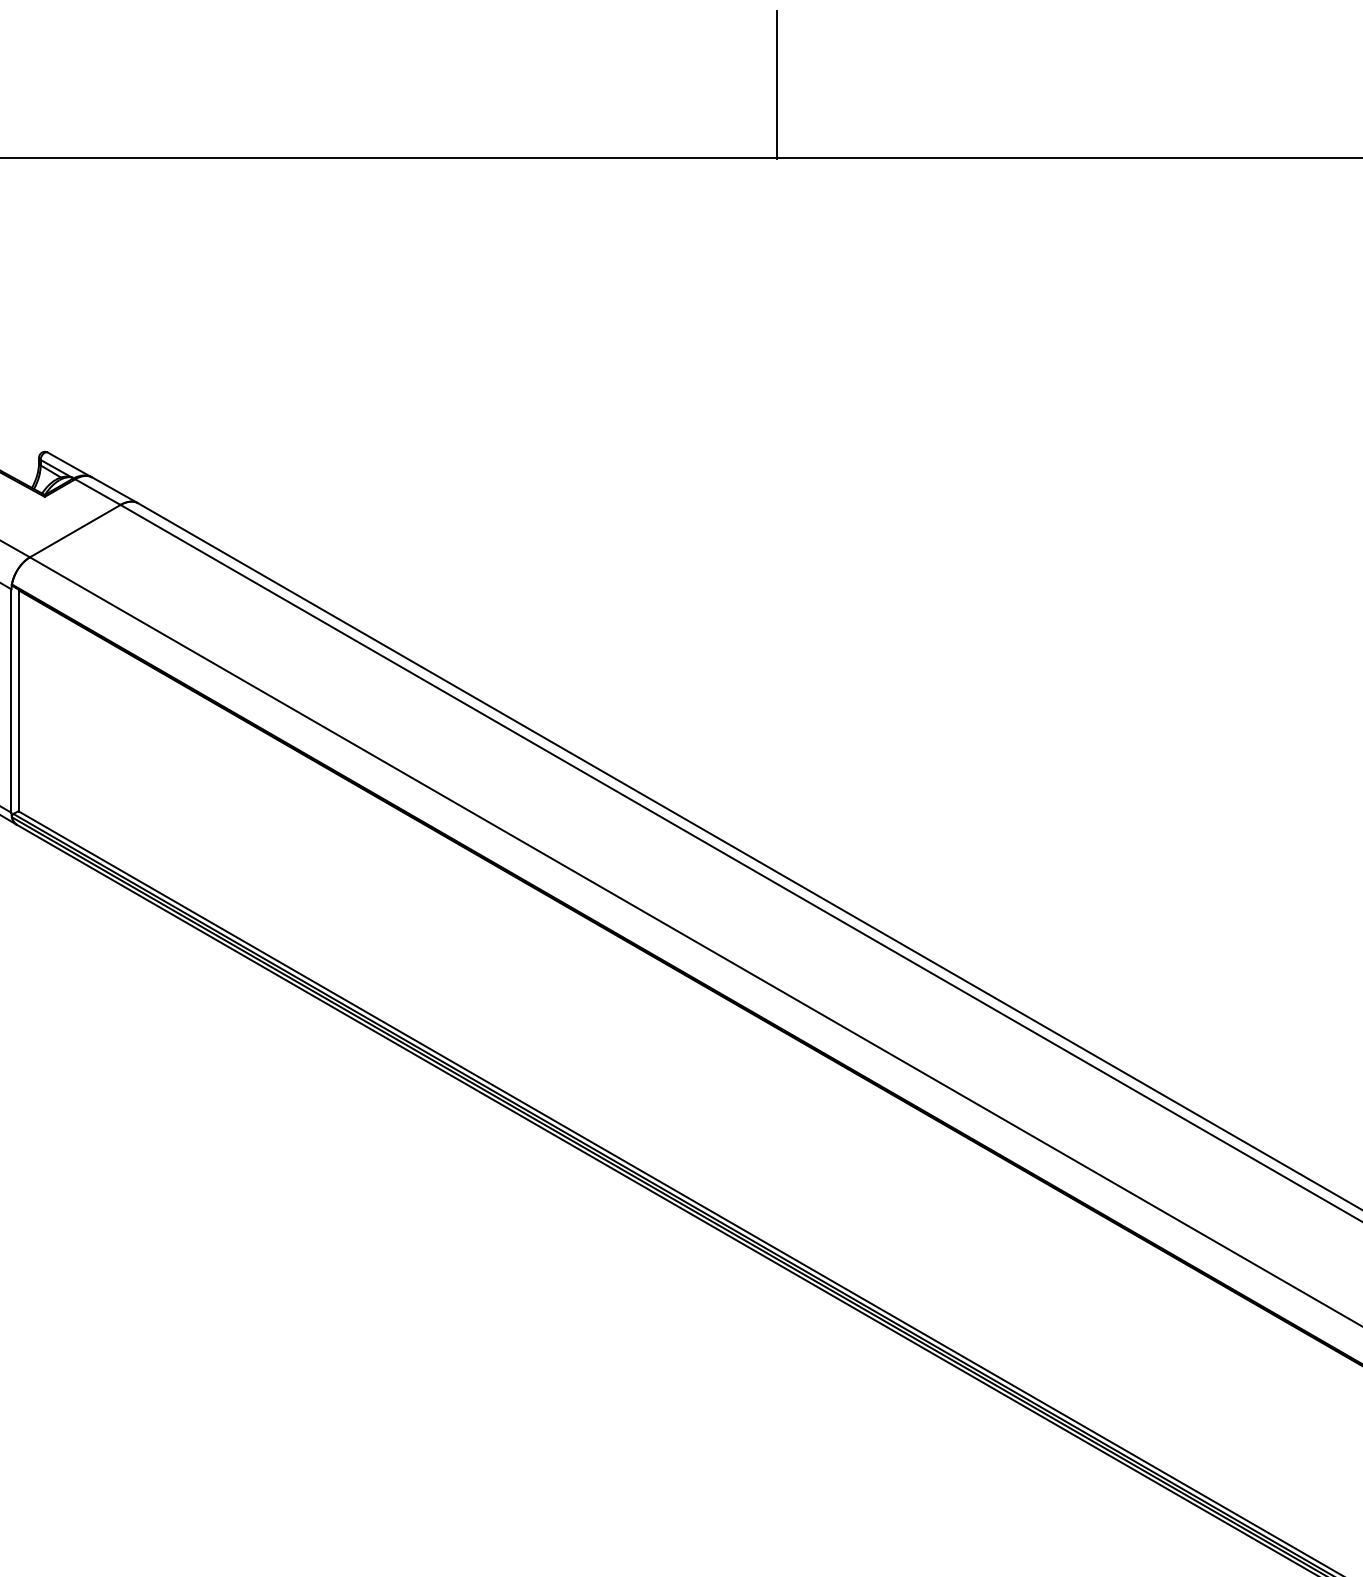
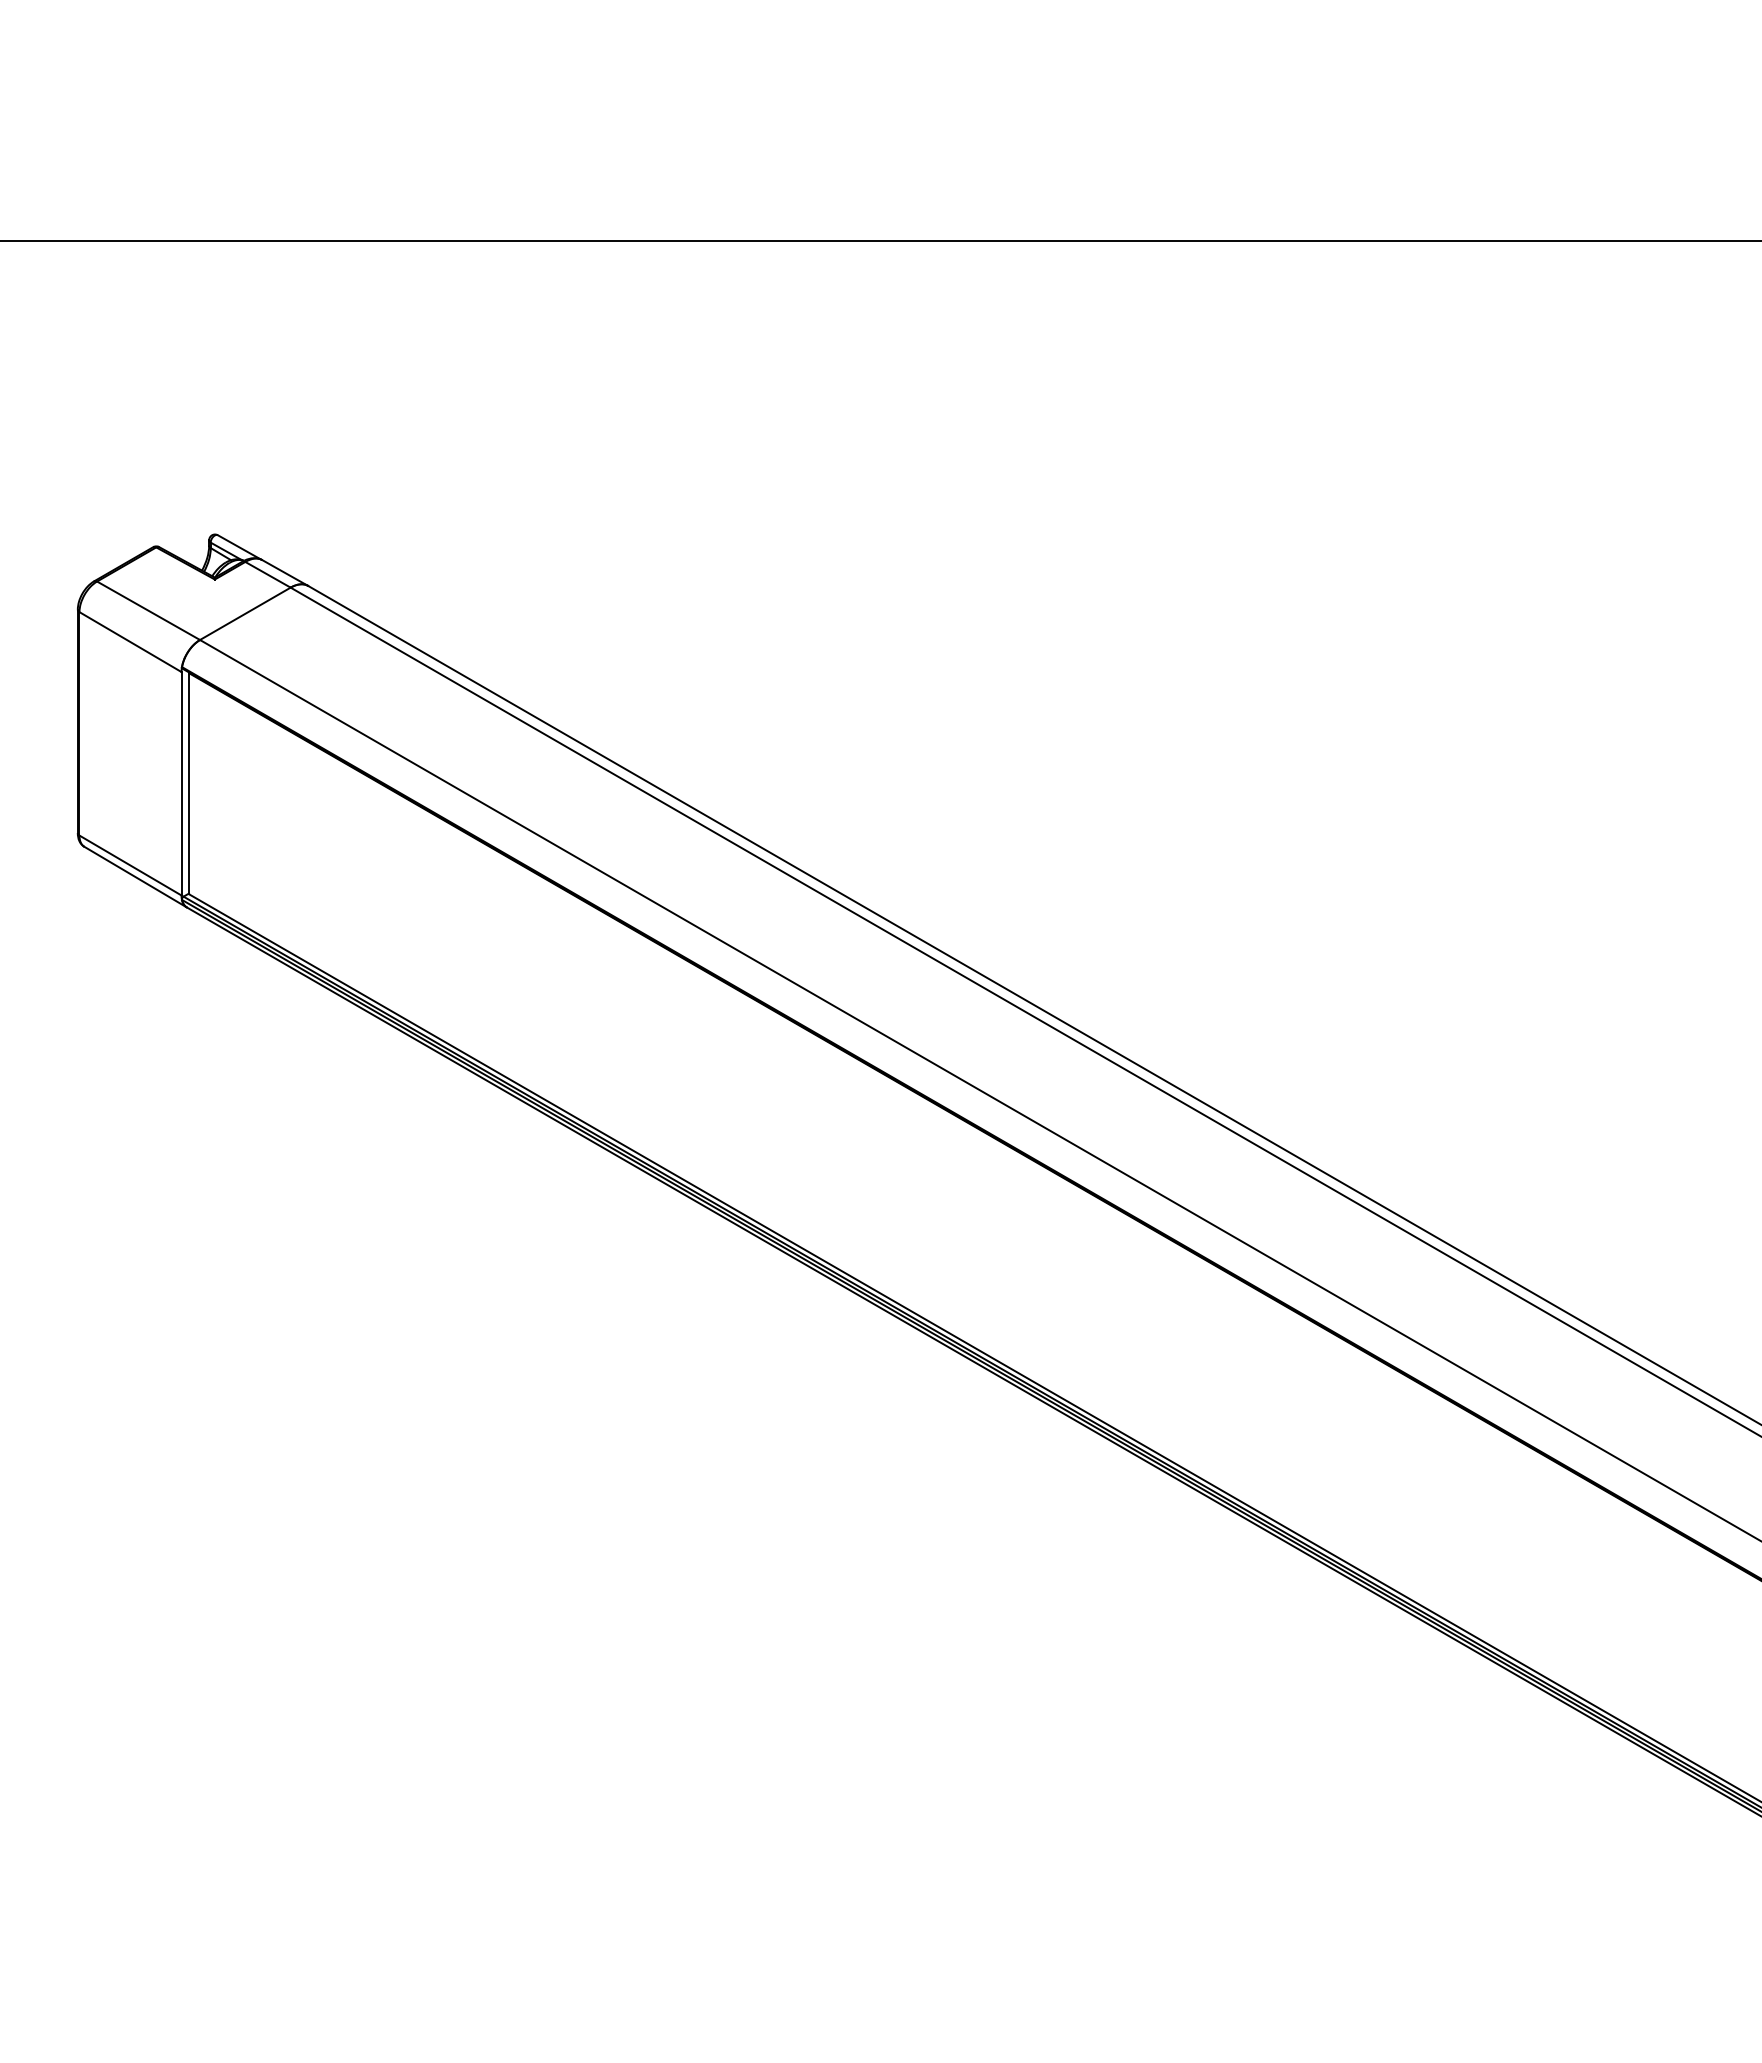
line: (777, 84) -> (947, 167), removed

